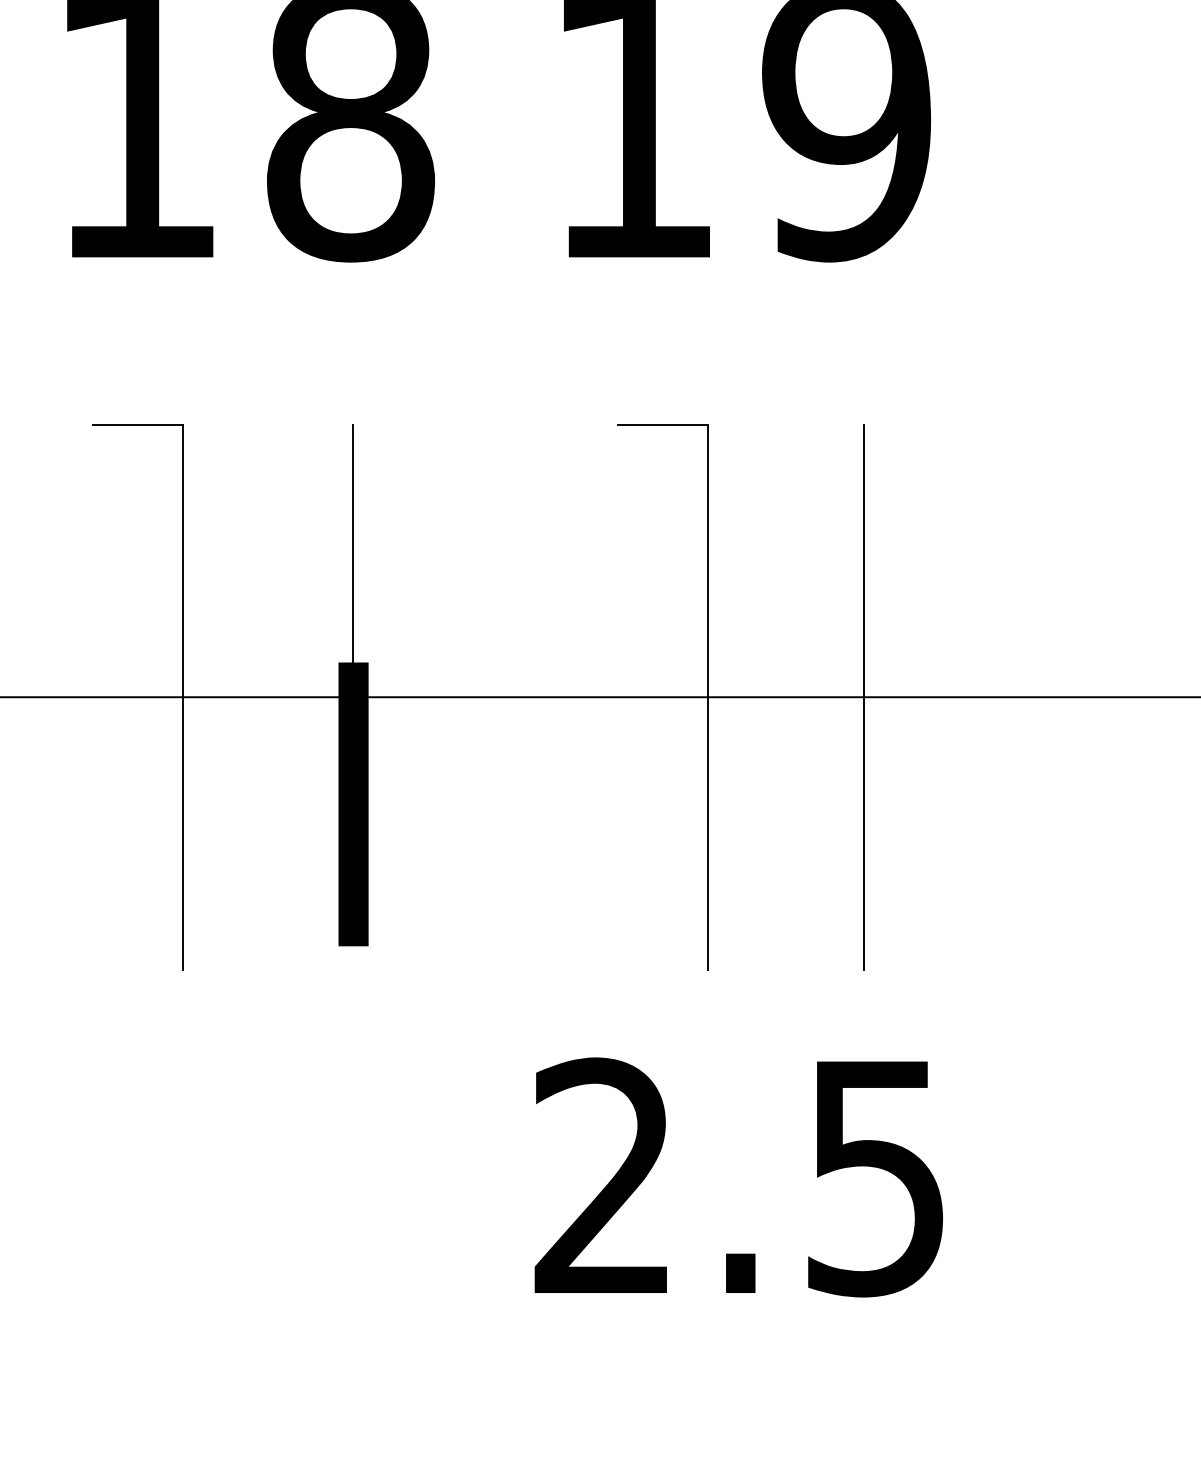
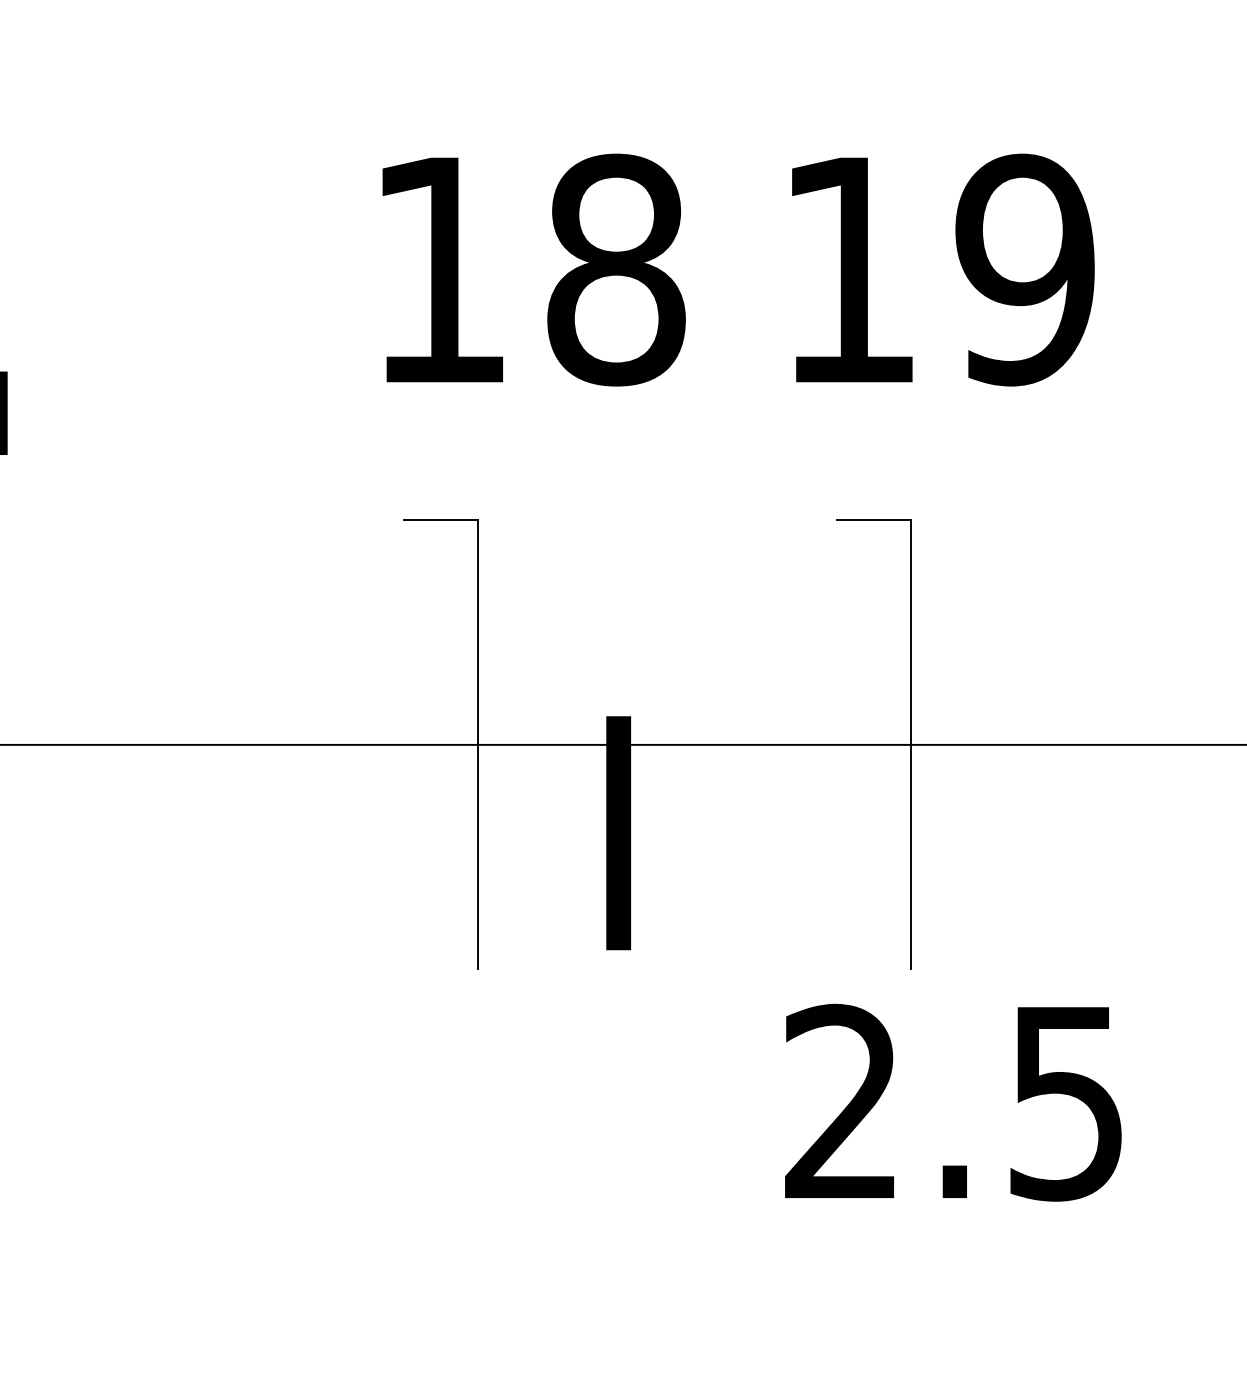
line: (353, 560) -> (618, 632), removed
line: (863, 696) -> (1039, 744), removed
text: (739, 1177) -> (953, 1102), moved

